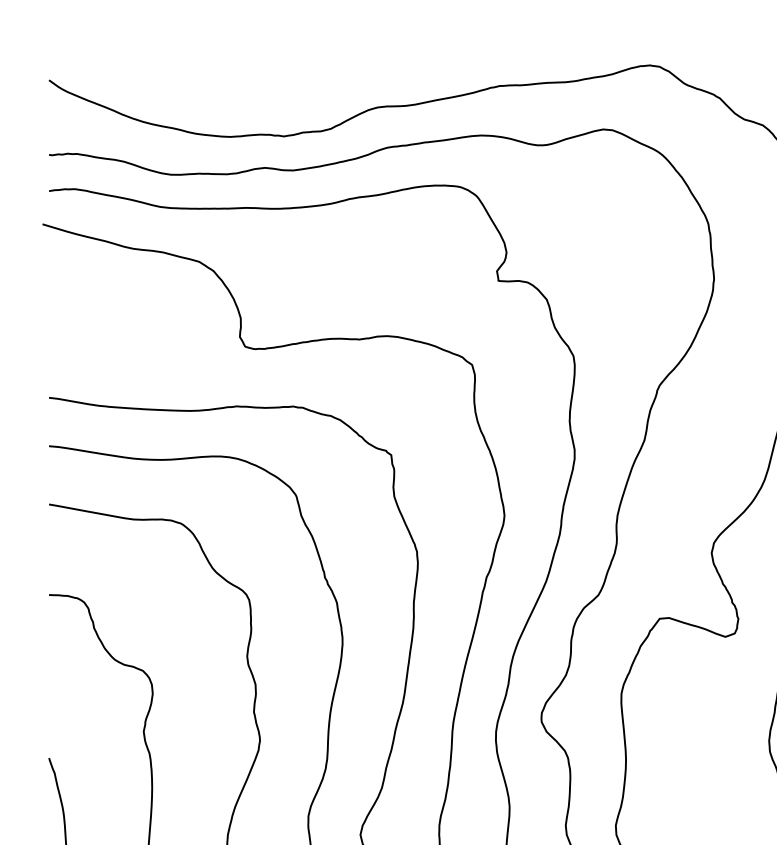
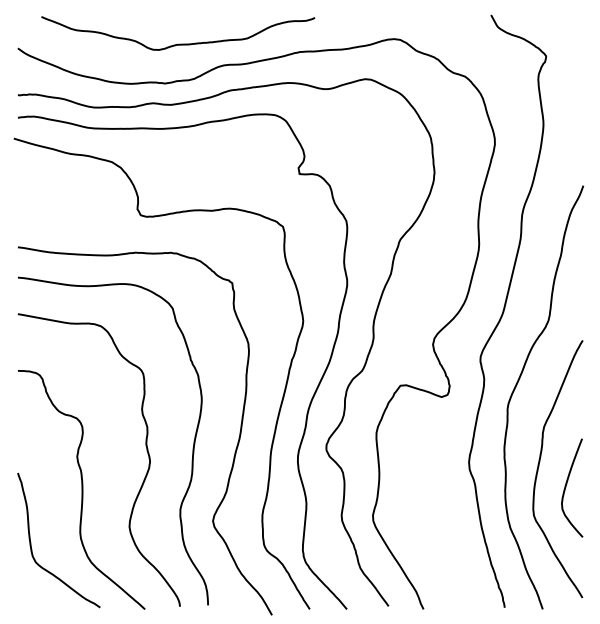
curve: (305, 72) -> (178, 43), added

